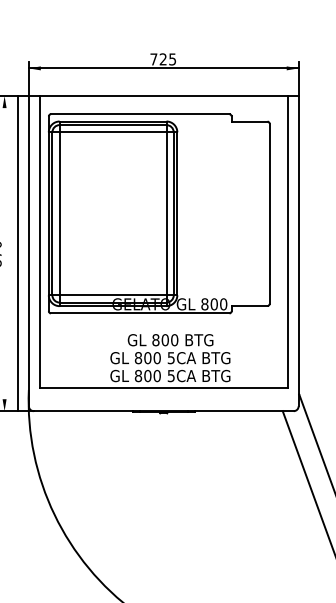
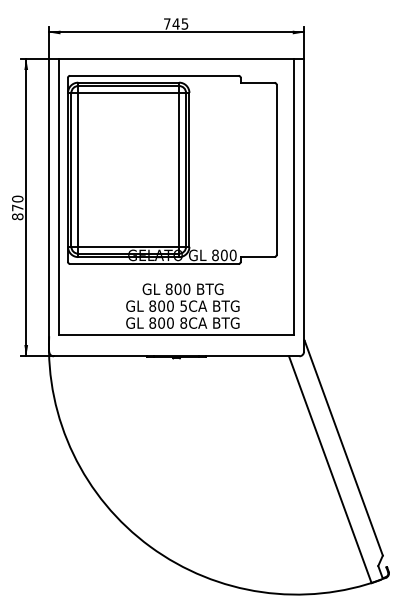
text: (162, 58) -> (175, 23), 725 -> 745
line: (18, 253) -> (26, 207), moved
text: (171, 375) -> (183, 322), 5CA -> 8CA

